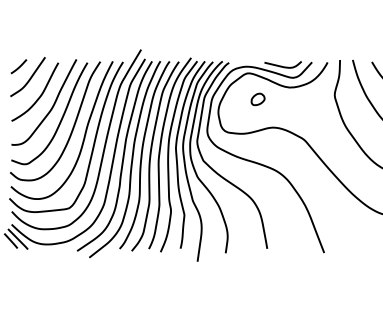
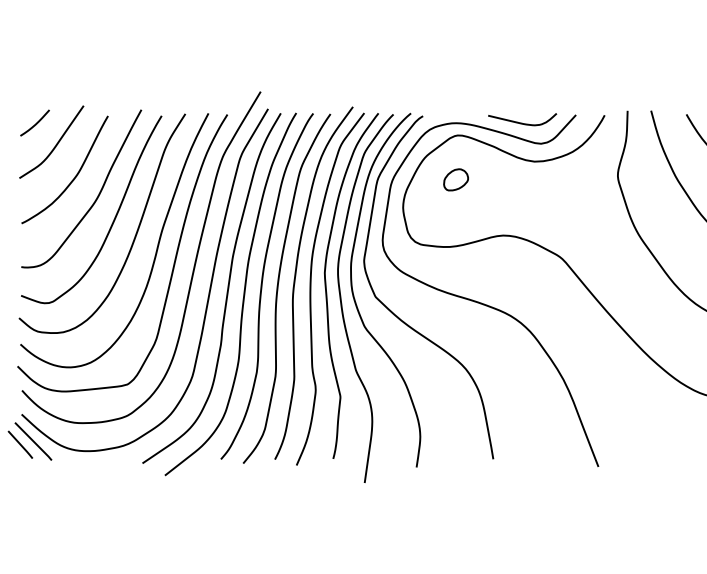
part: (257, 99) -> (454, 179), moved

